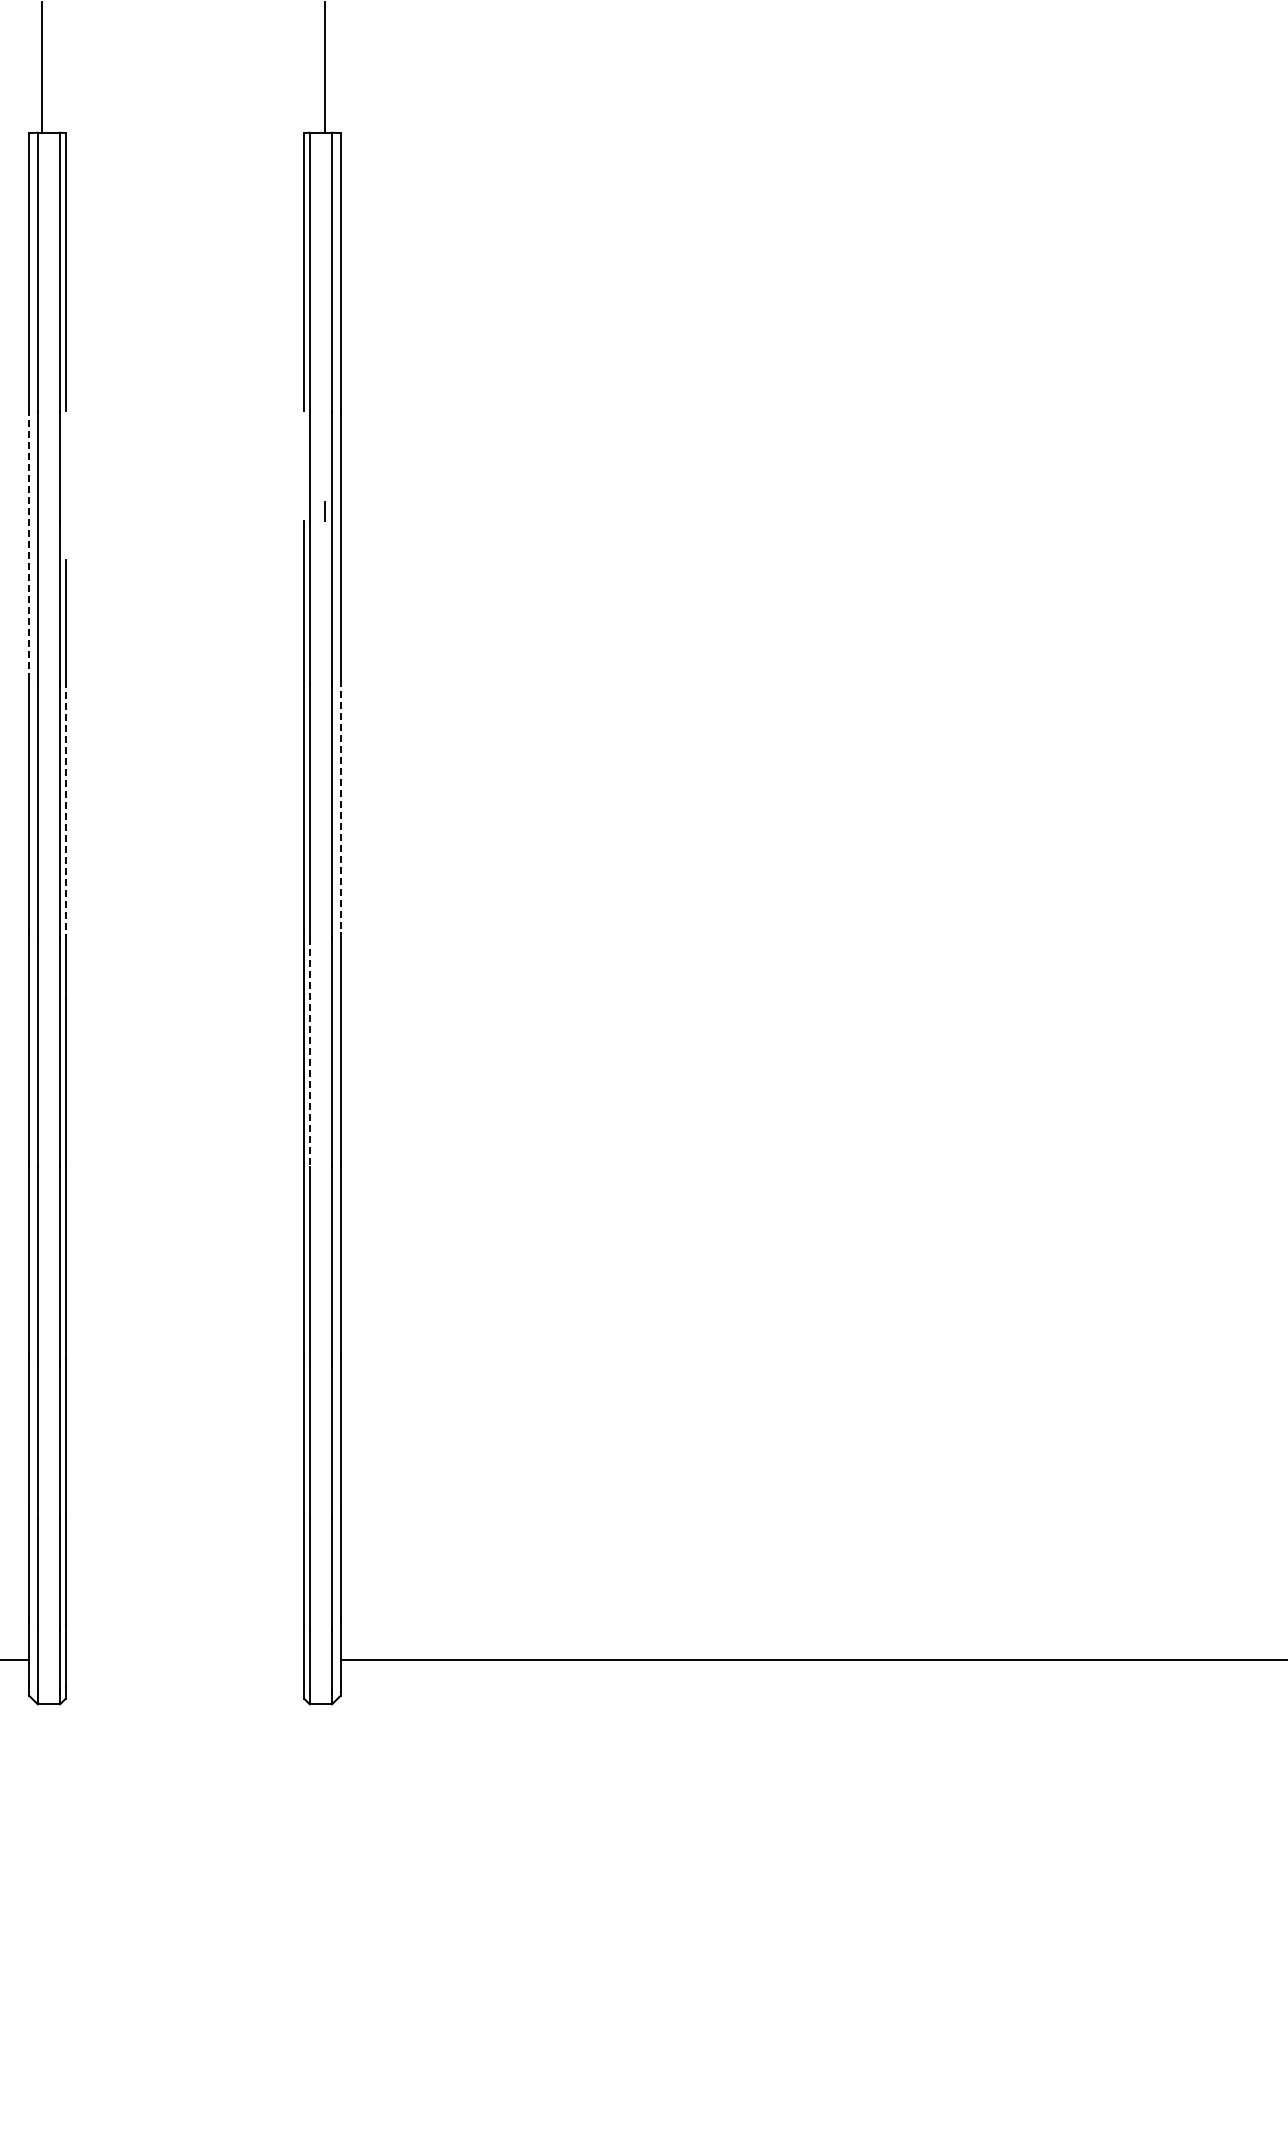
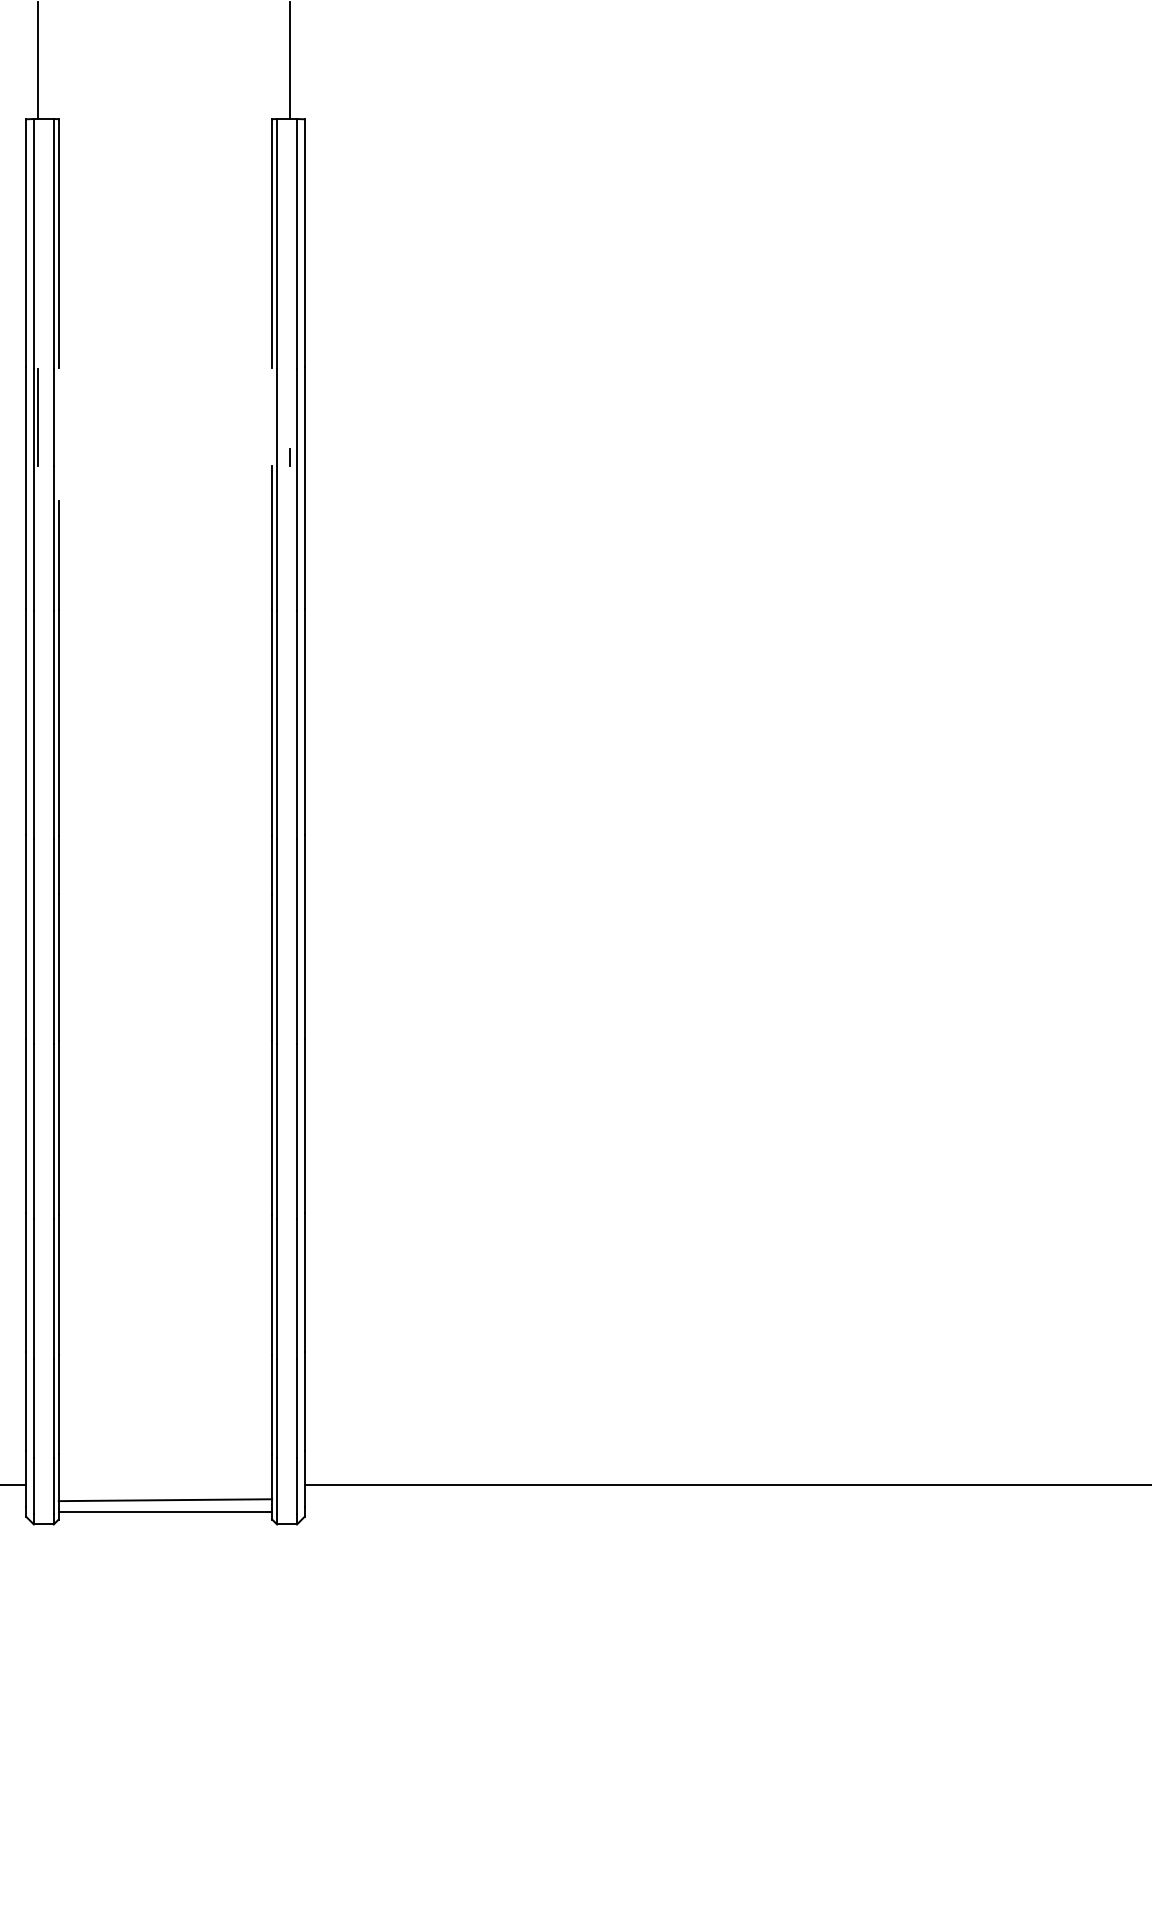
line: (42, 466) -> (38, 417), added
line: (29, 545) -> (26, 488), dashed -> solid
line: (340, 806) -> (304, 721), dashed -> solid
line: (65, 808) -> (58, 723), dashed -> solid
line: (309, 1052) -> (276, 941), dashed -> solid
line: (184, 1677) -> (165, 1500), added
line: (184, 1690) -> (165, 1512), added

